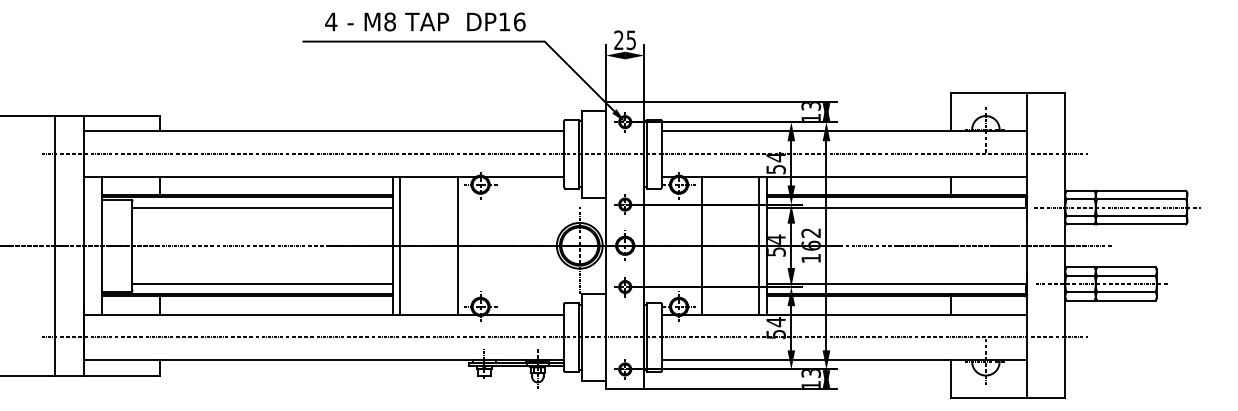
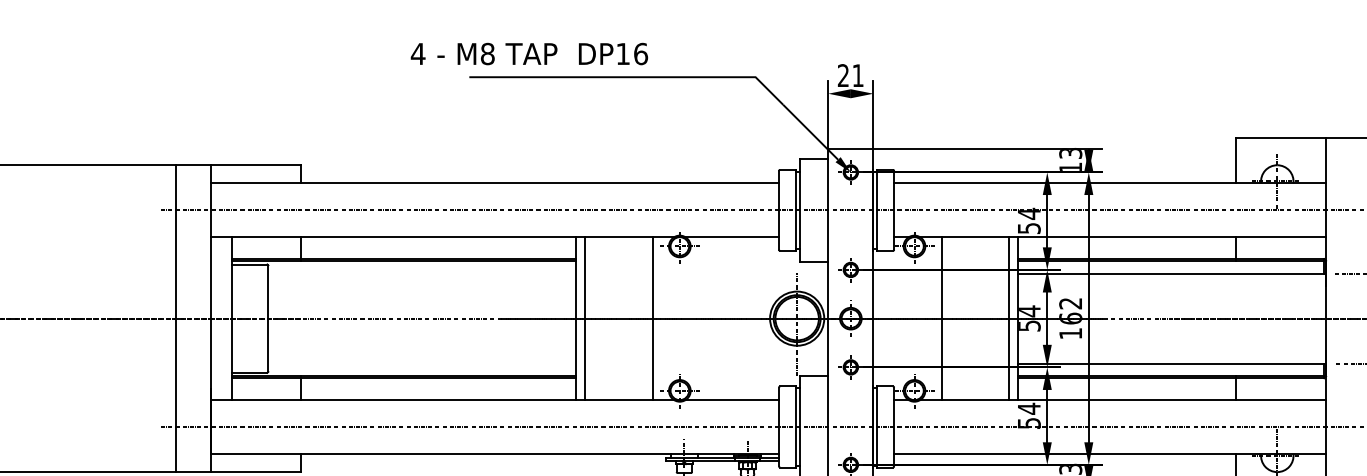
text: (425, 21) -> (529, 53), moved
text: (630, 40) -> (857, 75), 25 -> 21
line: (262, 207) -> (422, 273), removed
line: (262, 283) -> (422, 363), removed

